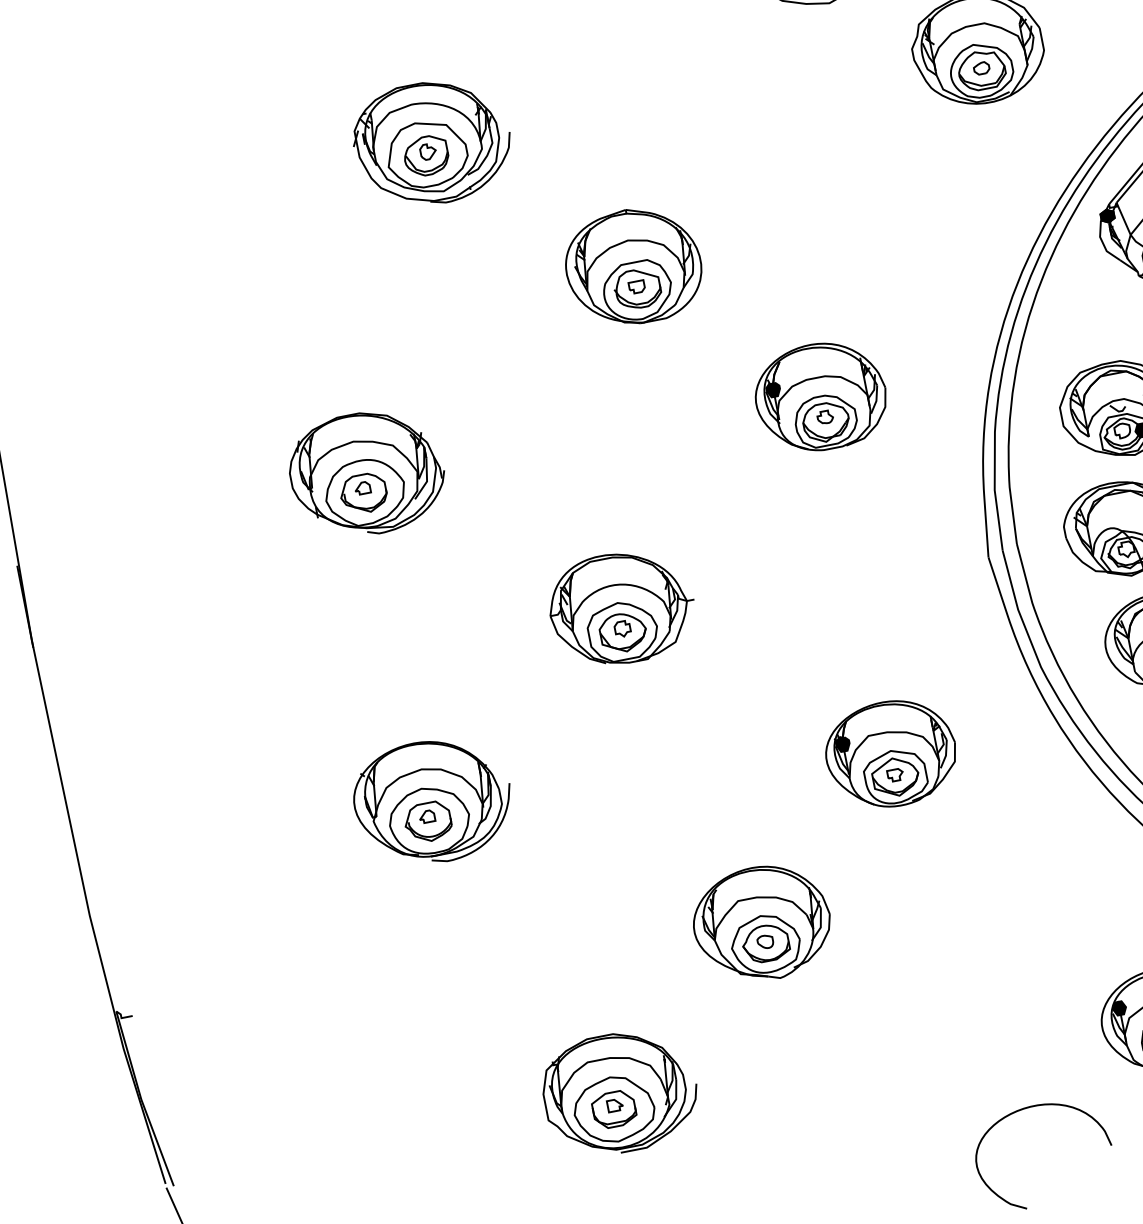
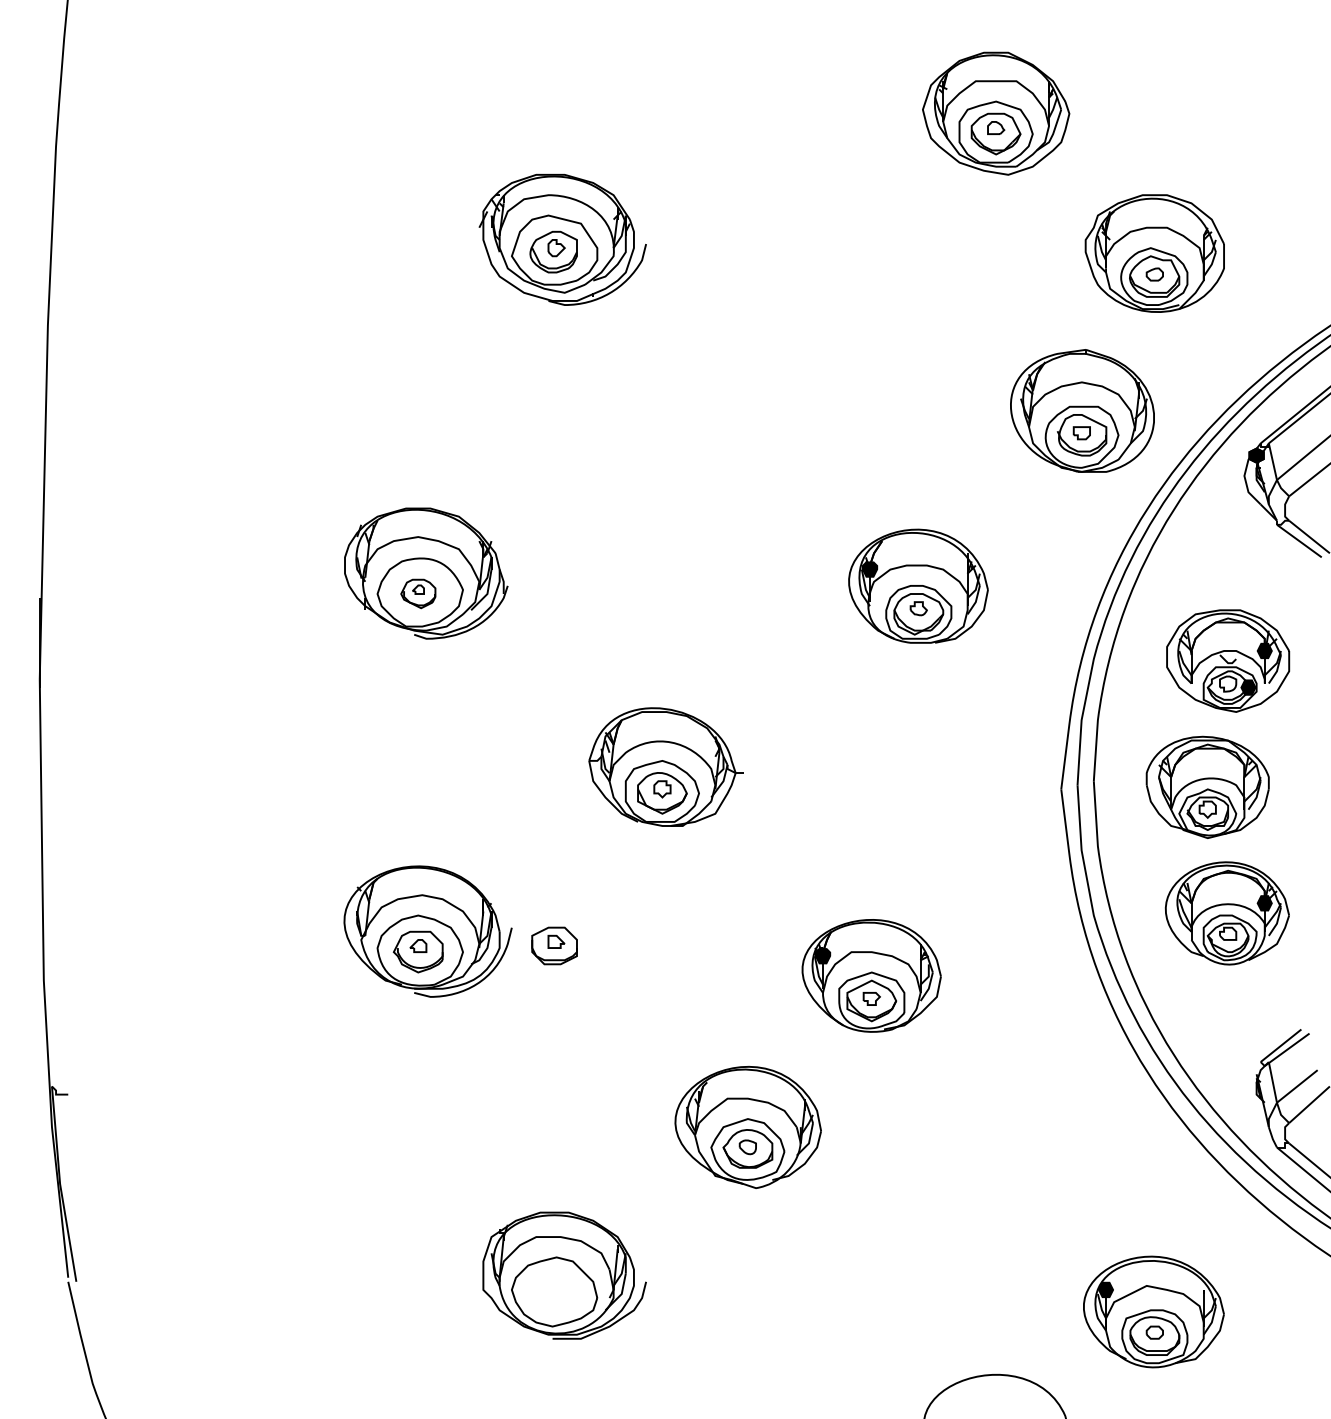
part: (633, 266) -> (1082, 410), moved
part: (363, 493) -> (418, 593), size x0.7
part: (891, 753) -> (871, 975), moved
part: (614, 1109) -> (554, 945), moved

